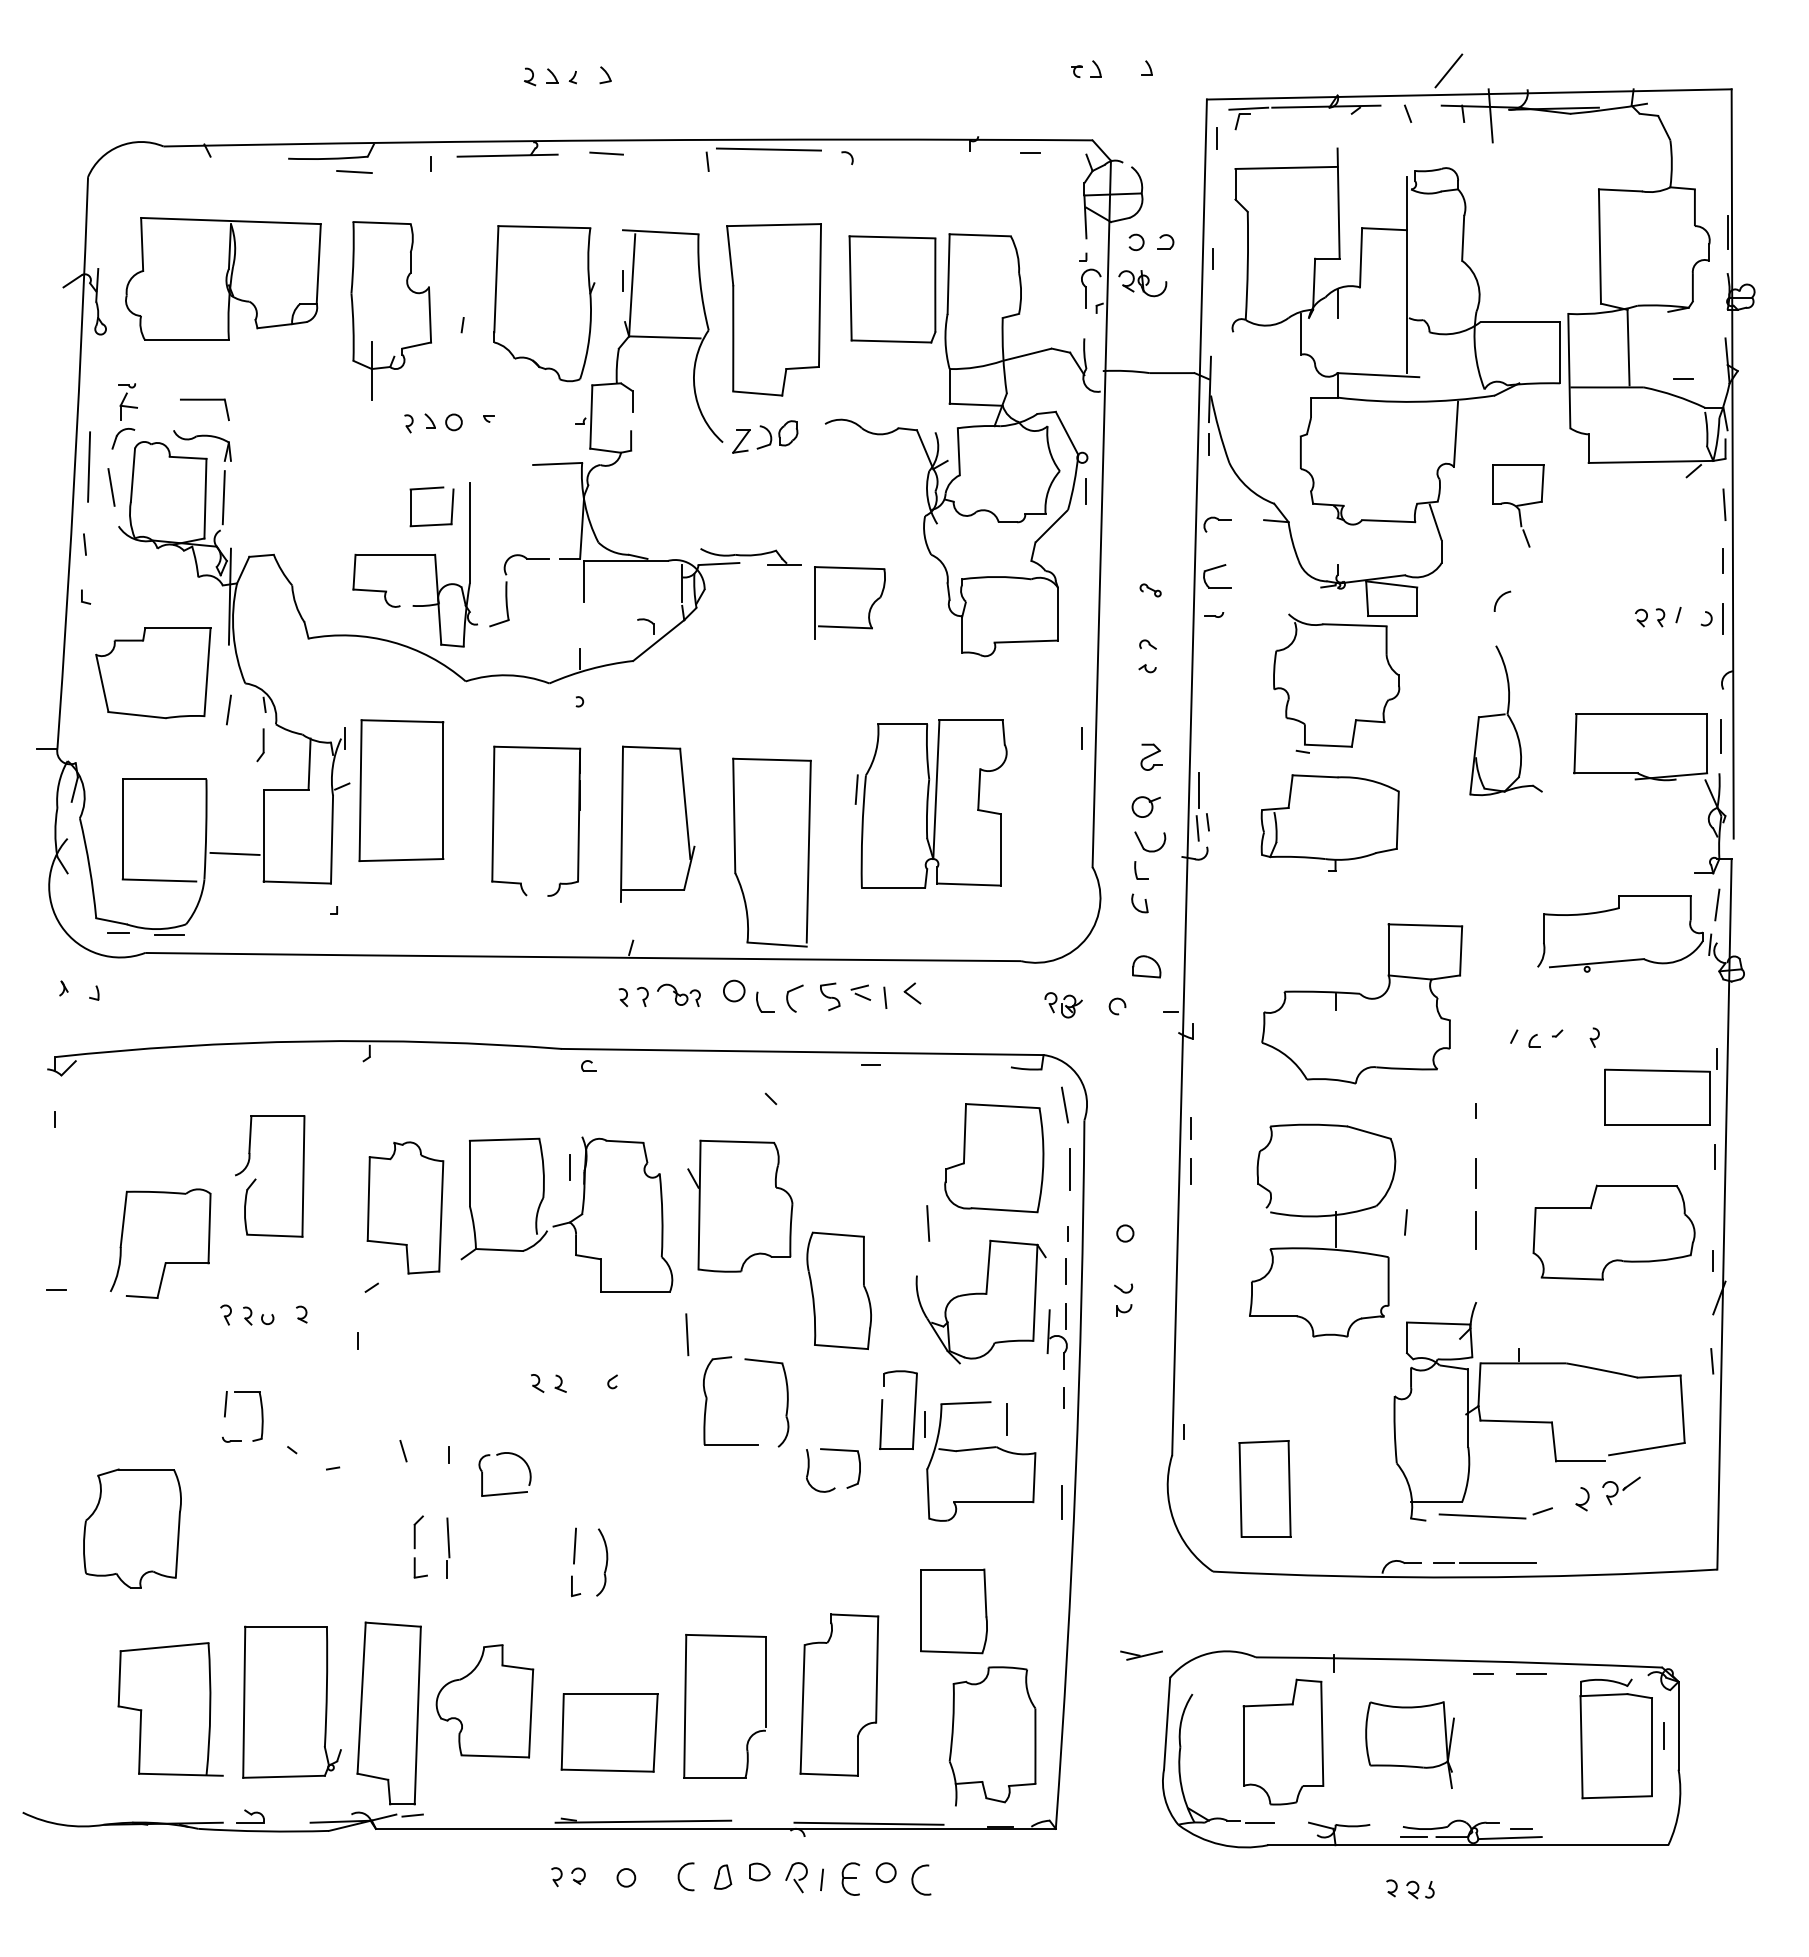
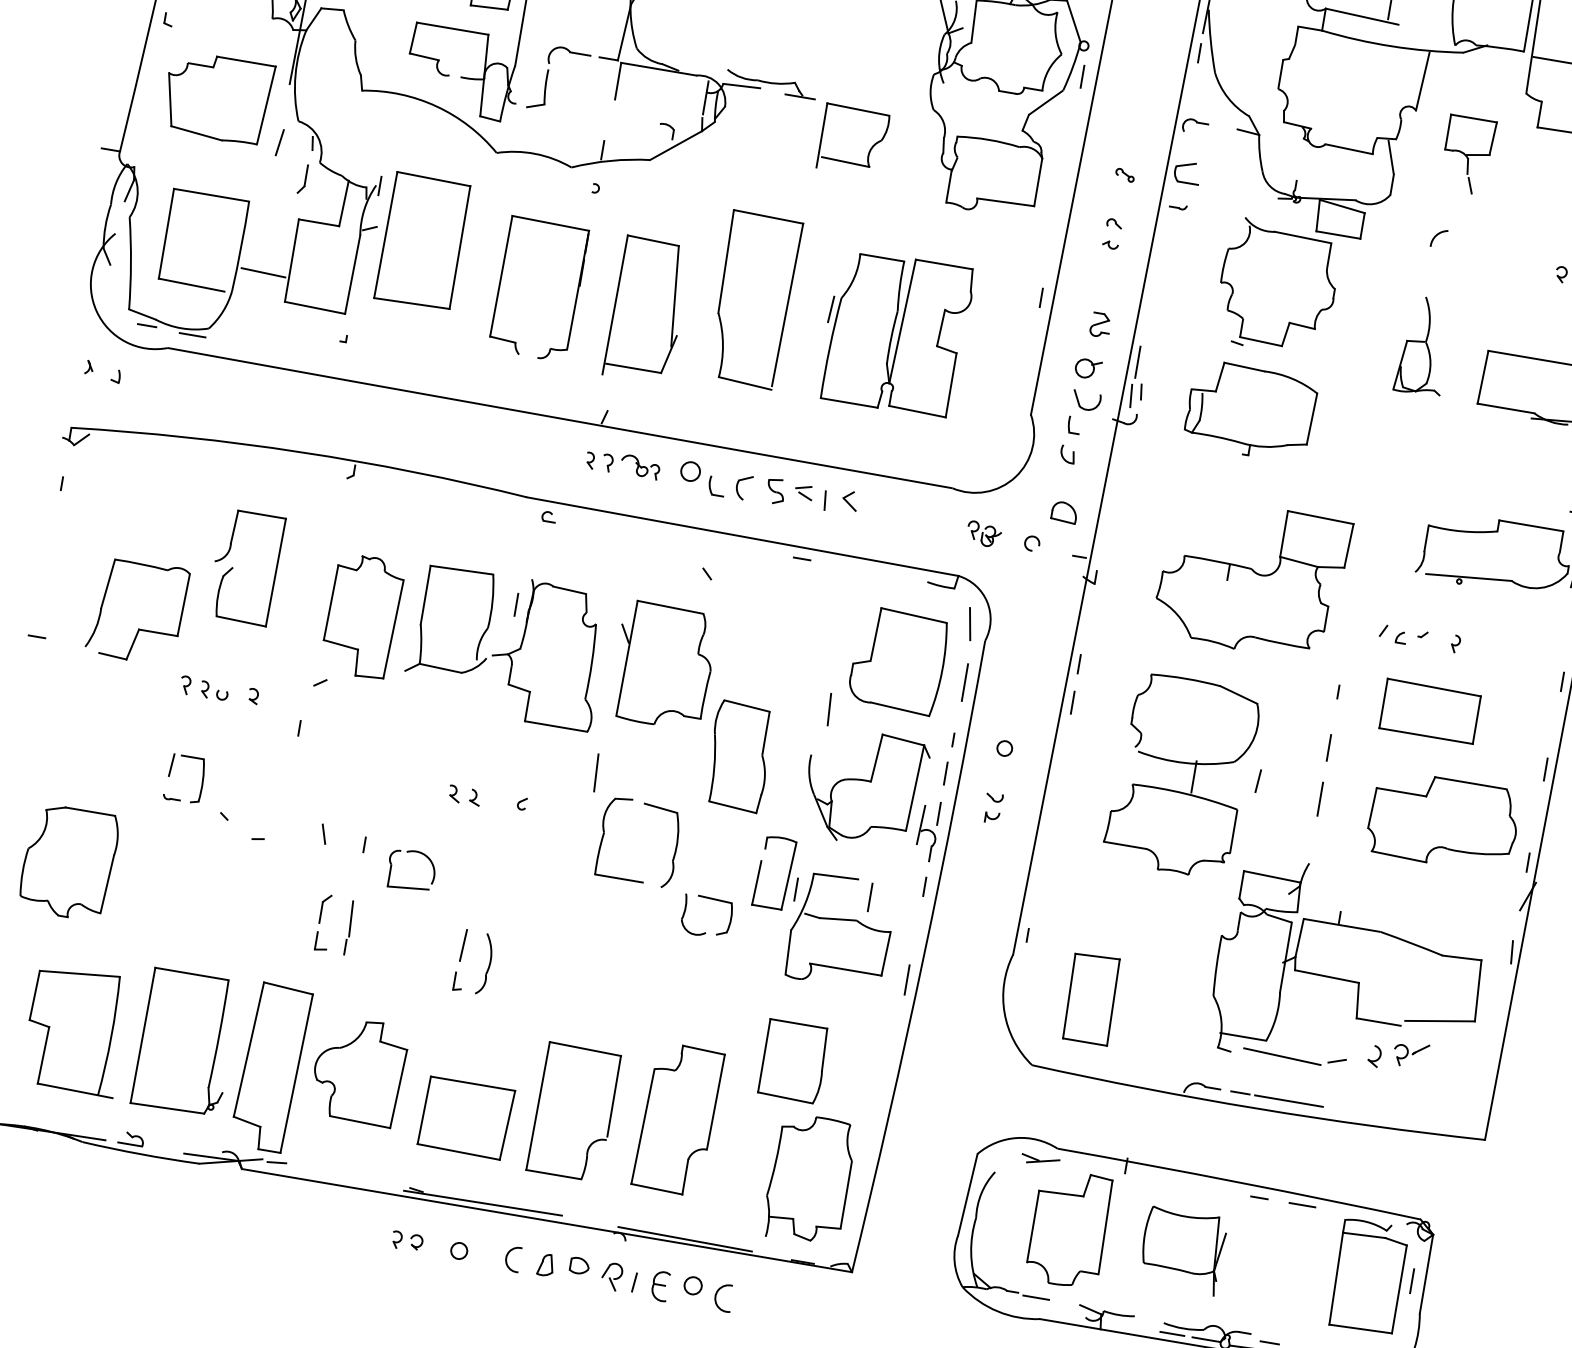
part: (1505, 720) -> (1423, 345), size x0.71
part: (735, 852) -> (721, 294), moved
part: (1657, 1096) -> (1430, 710), moved
part: (1141, 1655) -> (1040, 1160), moved

